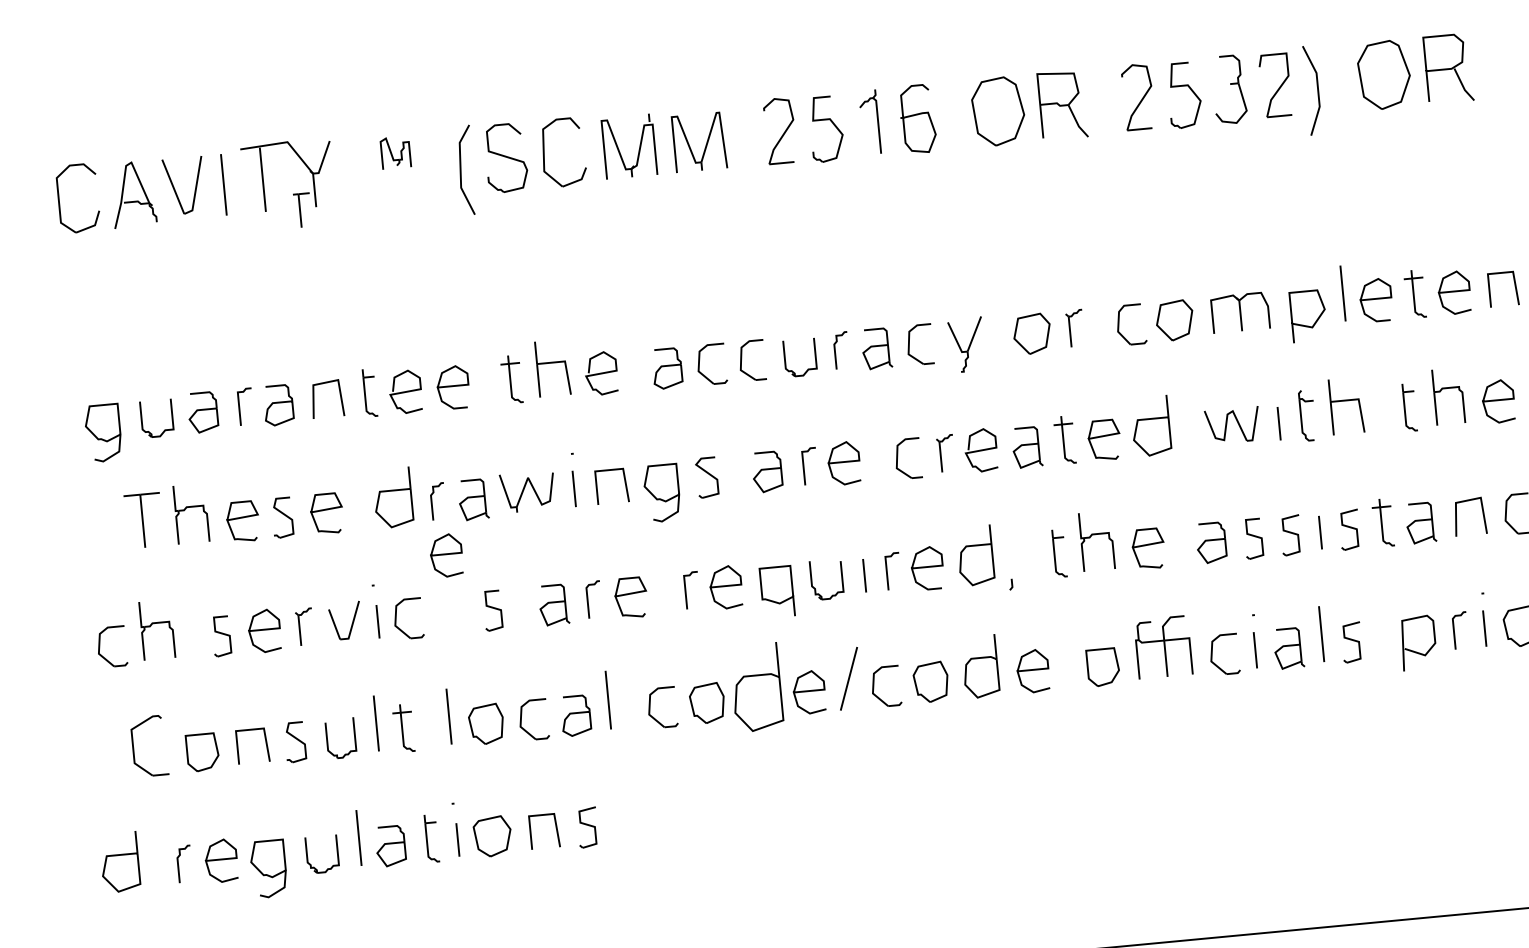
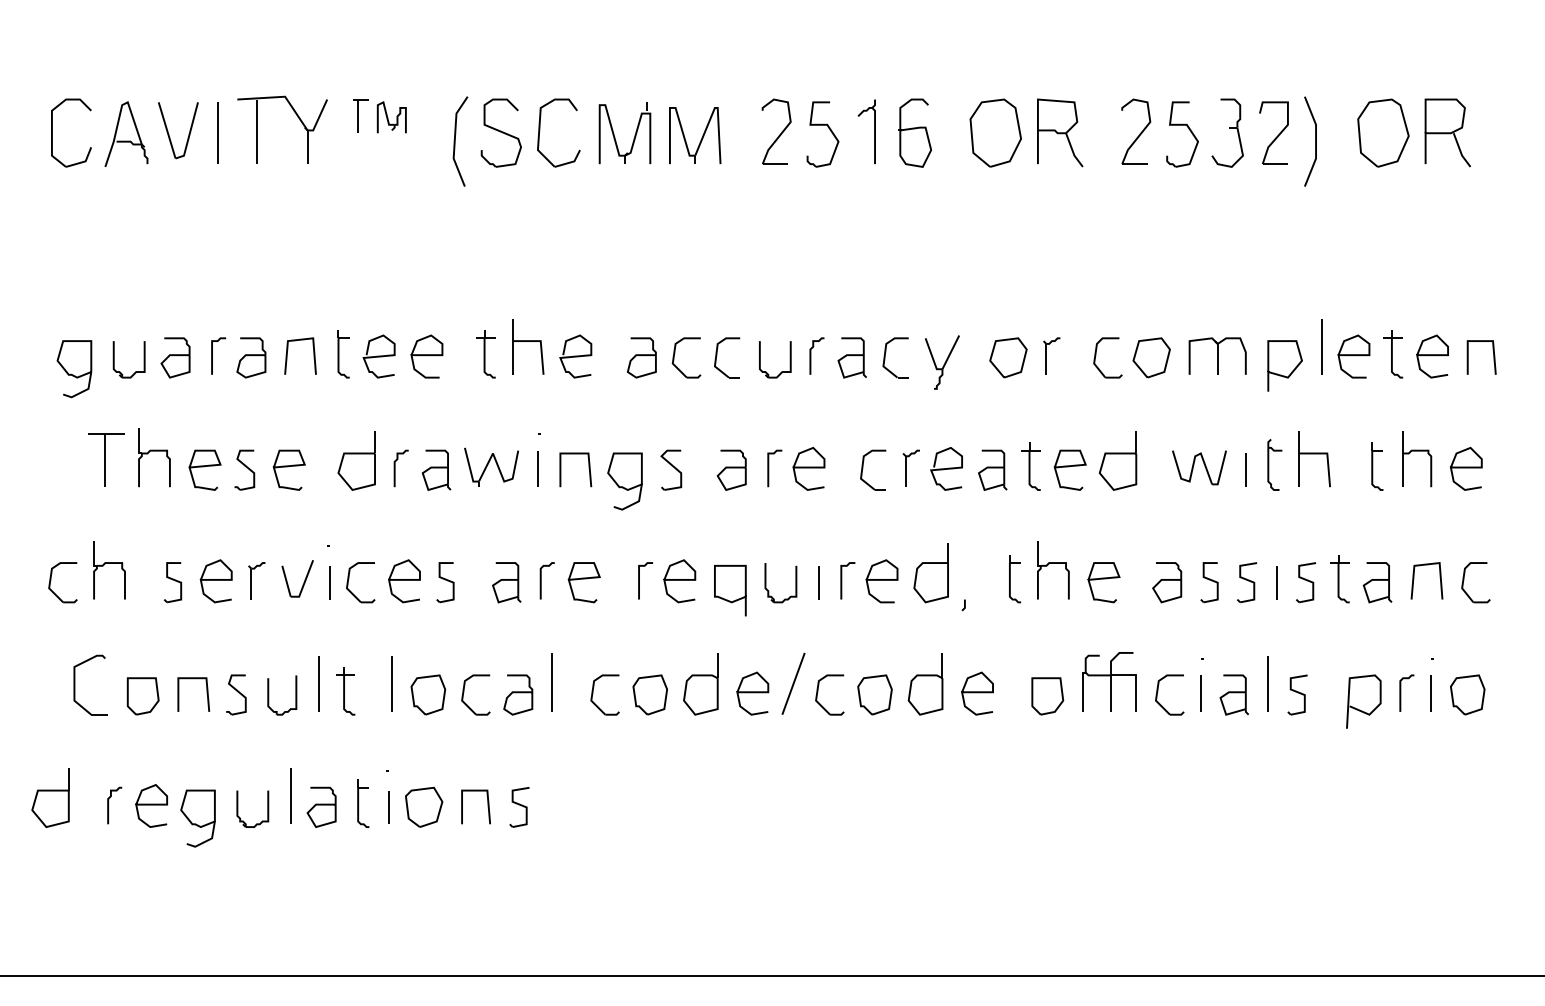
part: (302, 209) -> (360, 115), moved
curve: (446, 554) -> (404, 580), moved
part: (756, 688) -> (700, 684), size x0.71

